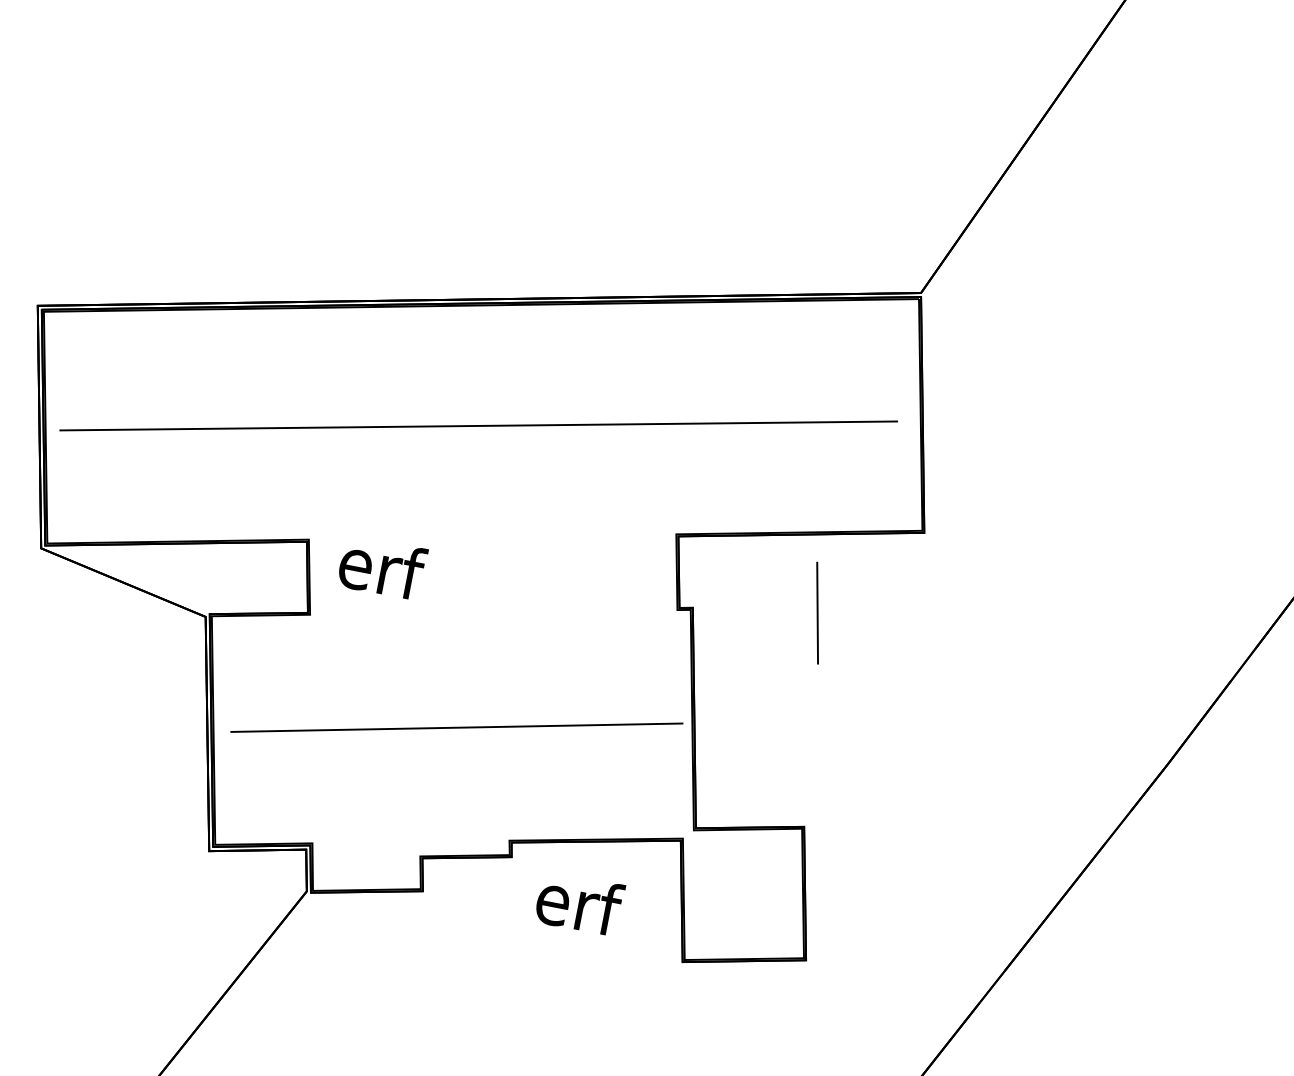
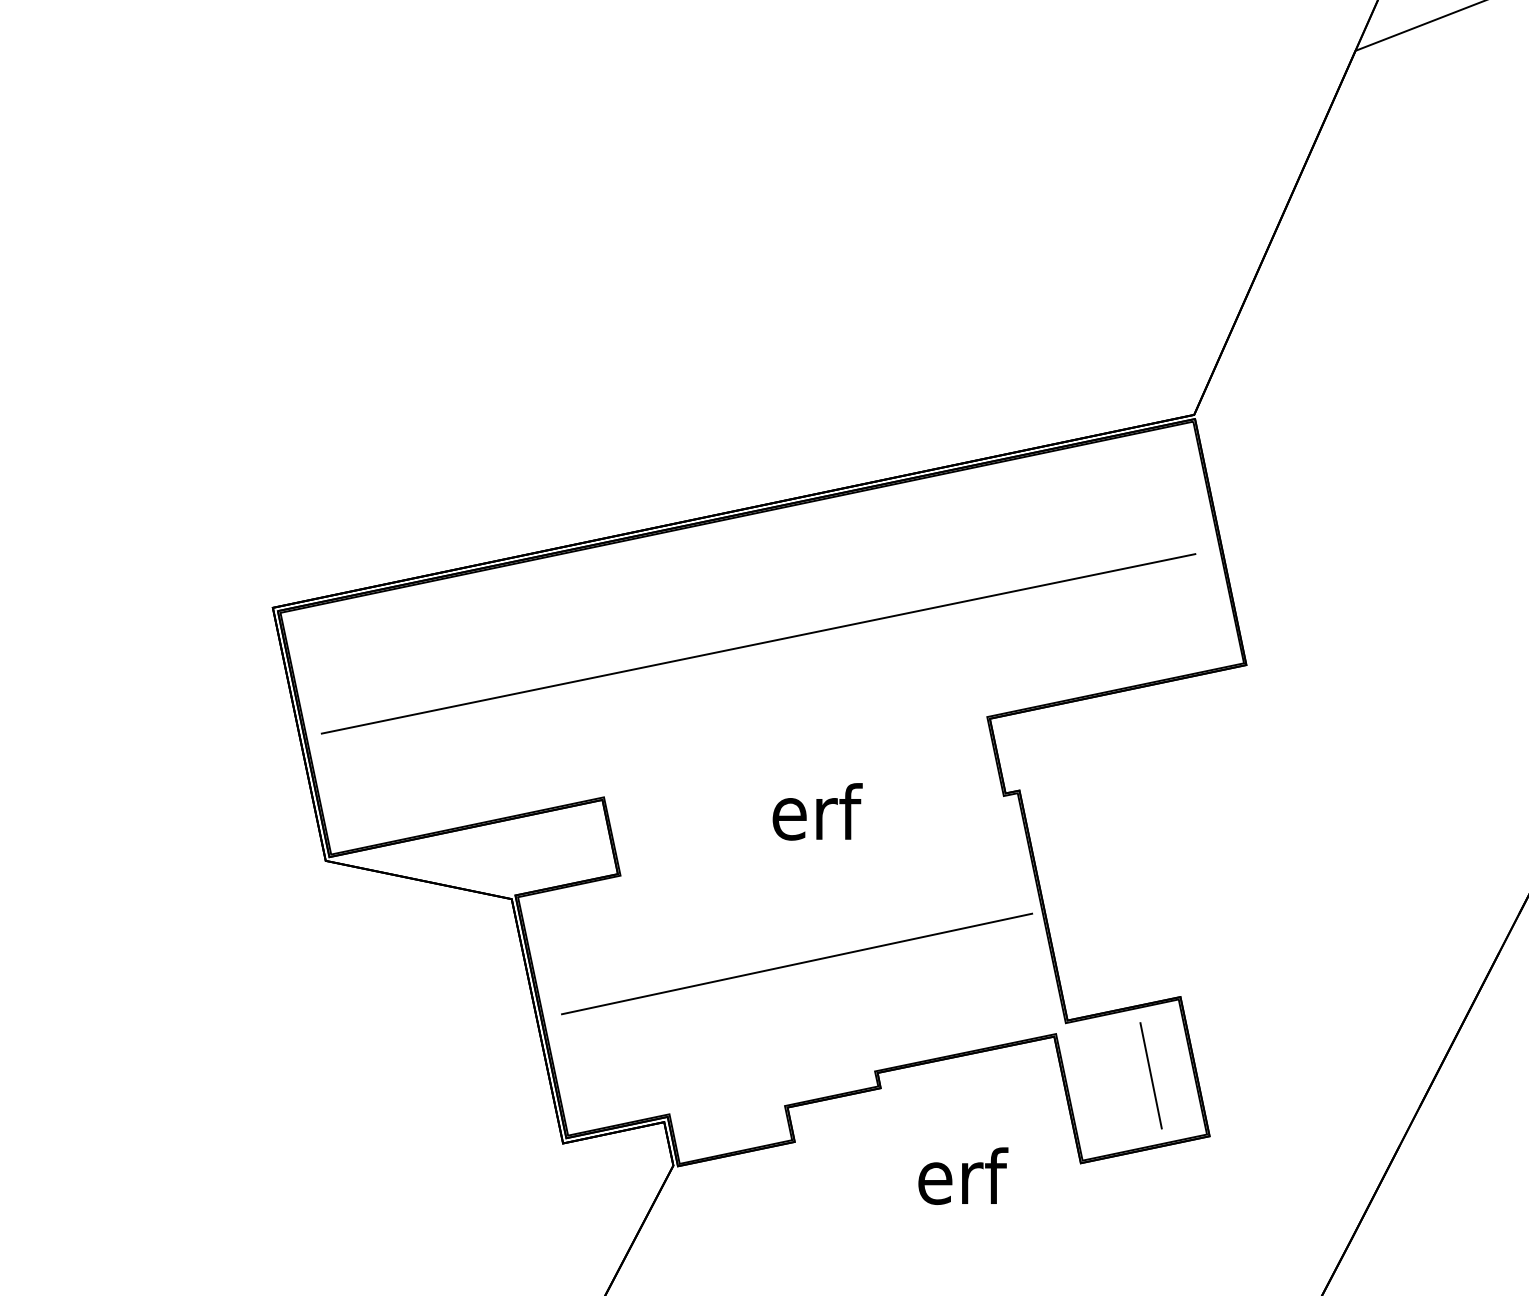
text: (382, 567) -> (817, 811), moved
line: (817, 612) -> (1150, 1075), moved
text: (579, 903) -> (963, 1175), moved

